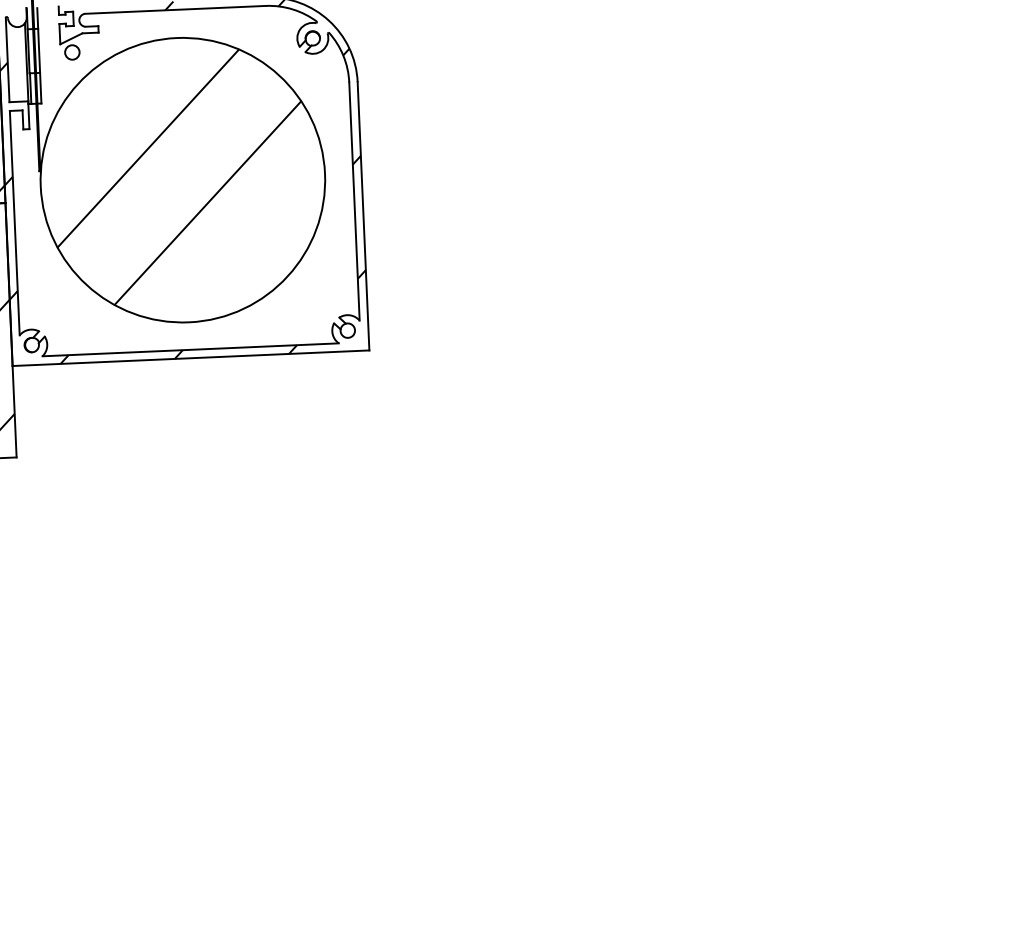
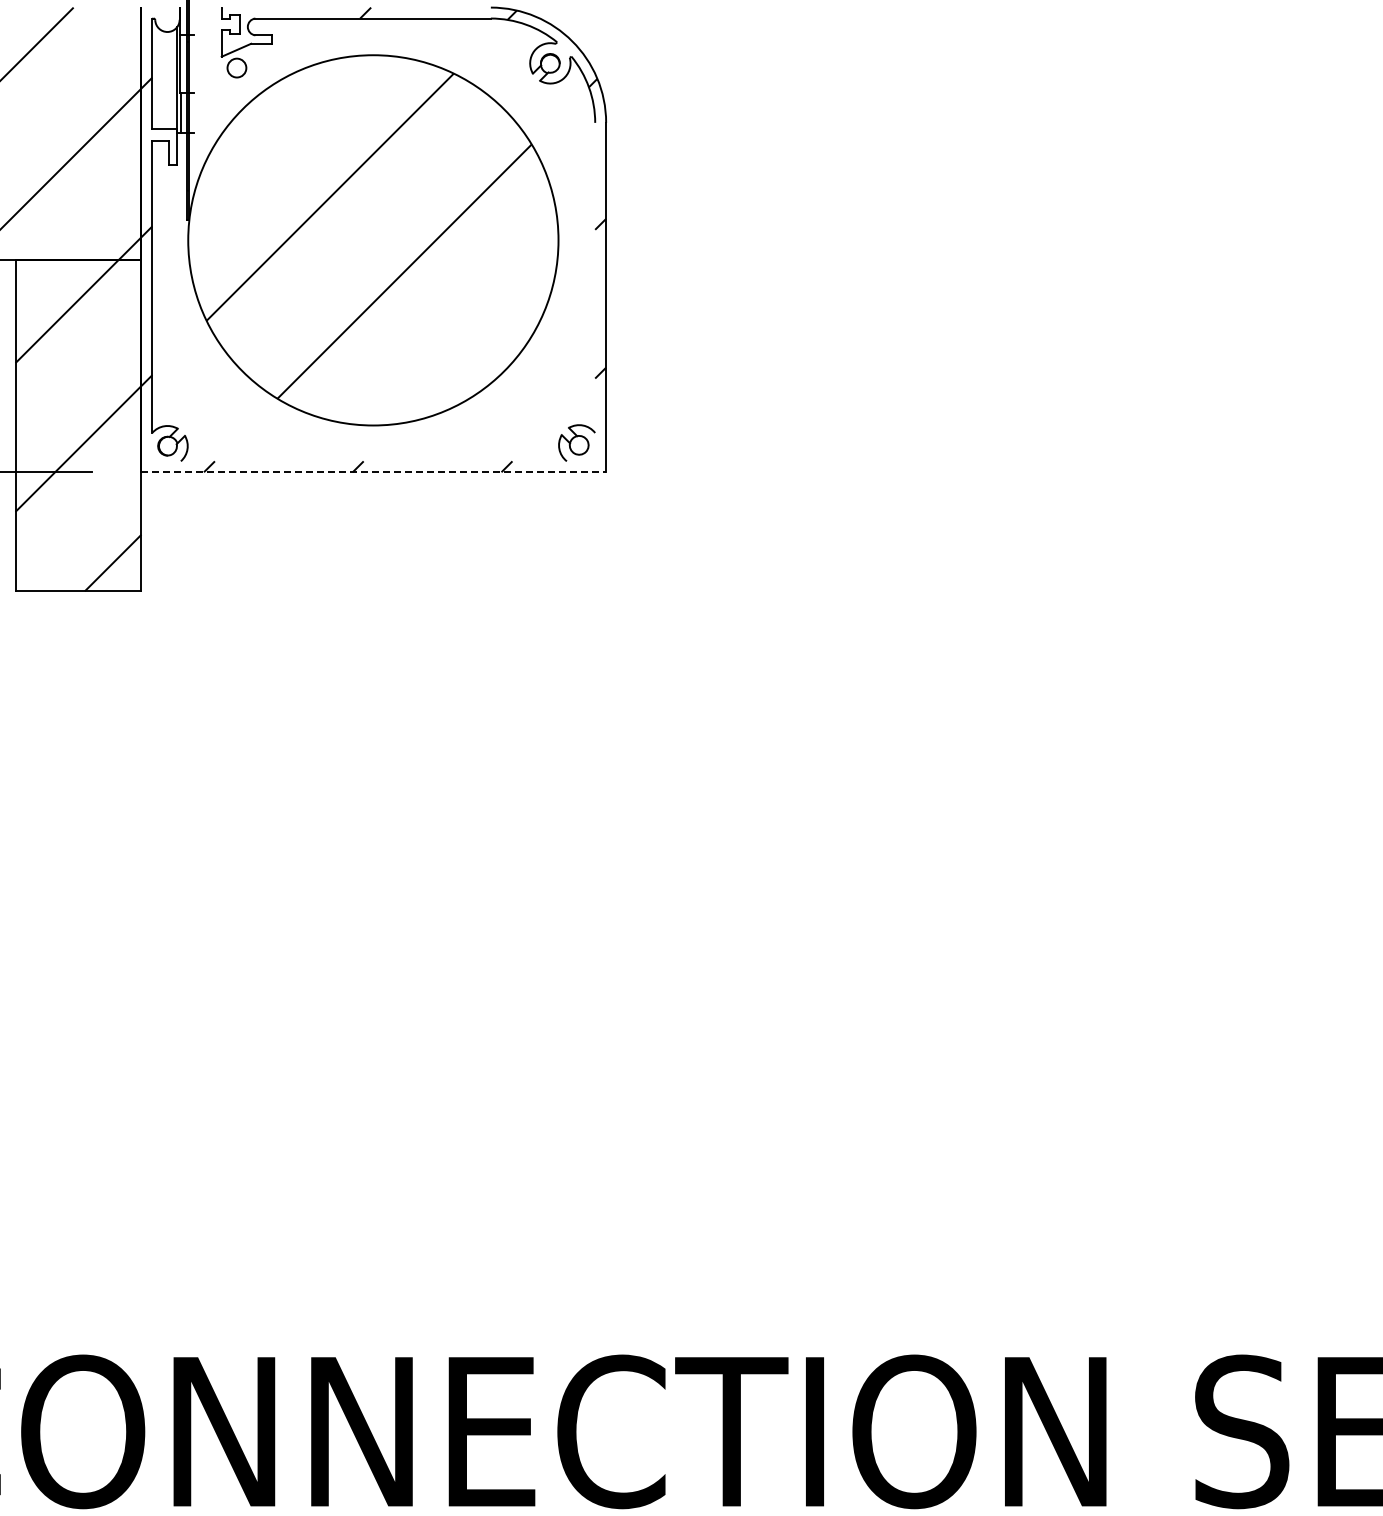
line: (39, 55) -> (193, 70), removed
line: (354, 201) -> (595, 277), removed
line: (190, 349) -> (373, 461), removed
line: (191, 358) -> (374, 472), solid -> dashed

